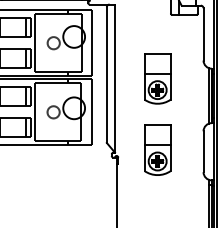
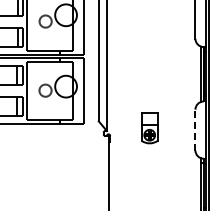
part: (157, 78) -> (149, 56), removed
part: (157, 149) -> (149, 127), size x0.6
line: (203, 151) -> (195, 129), solid -> dashed

